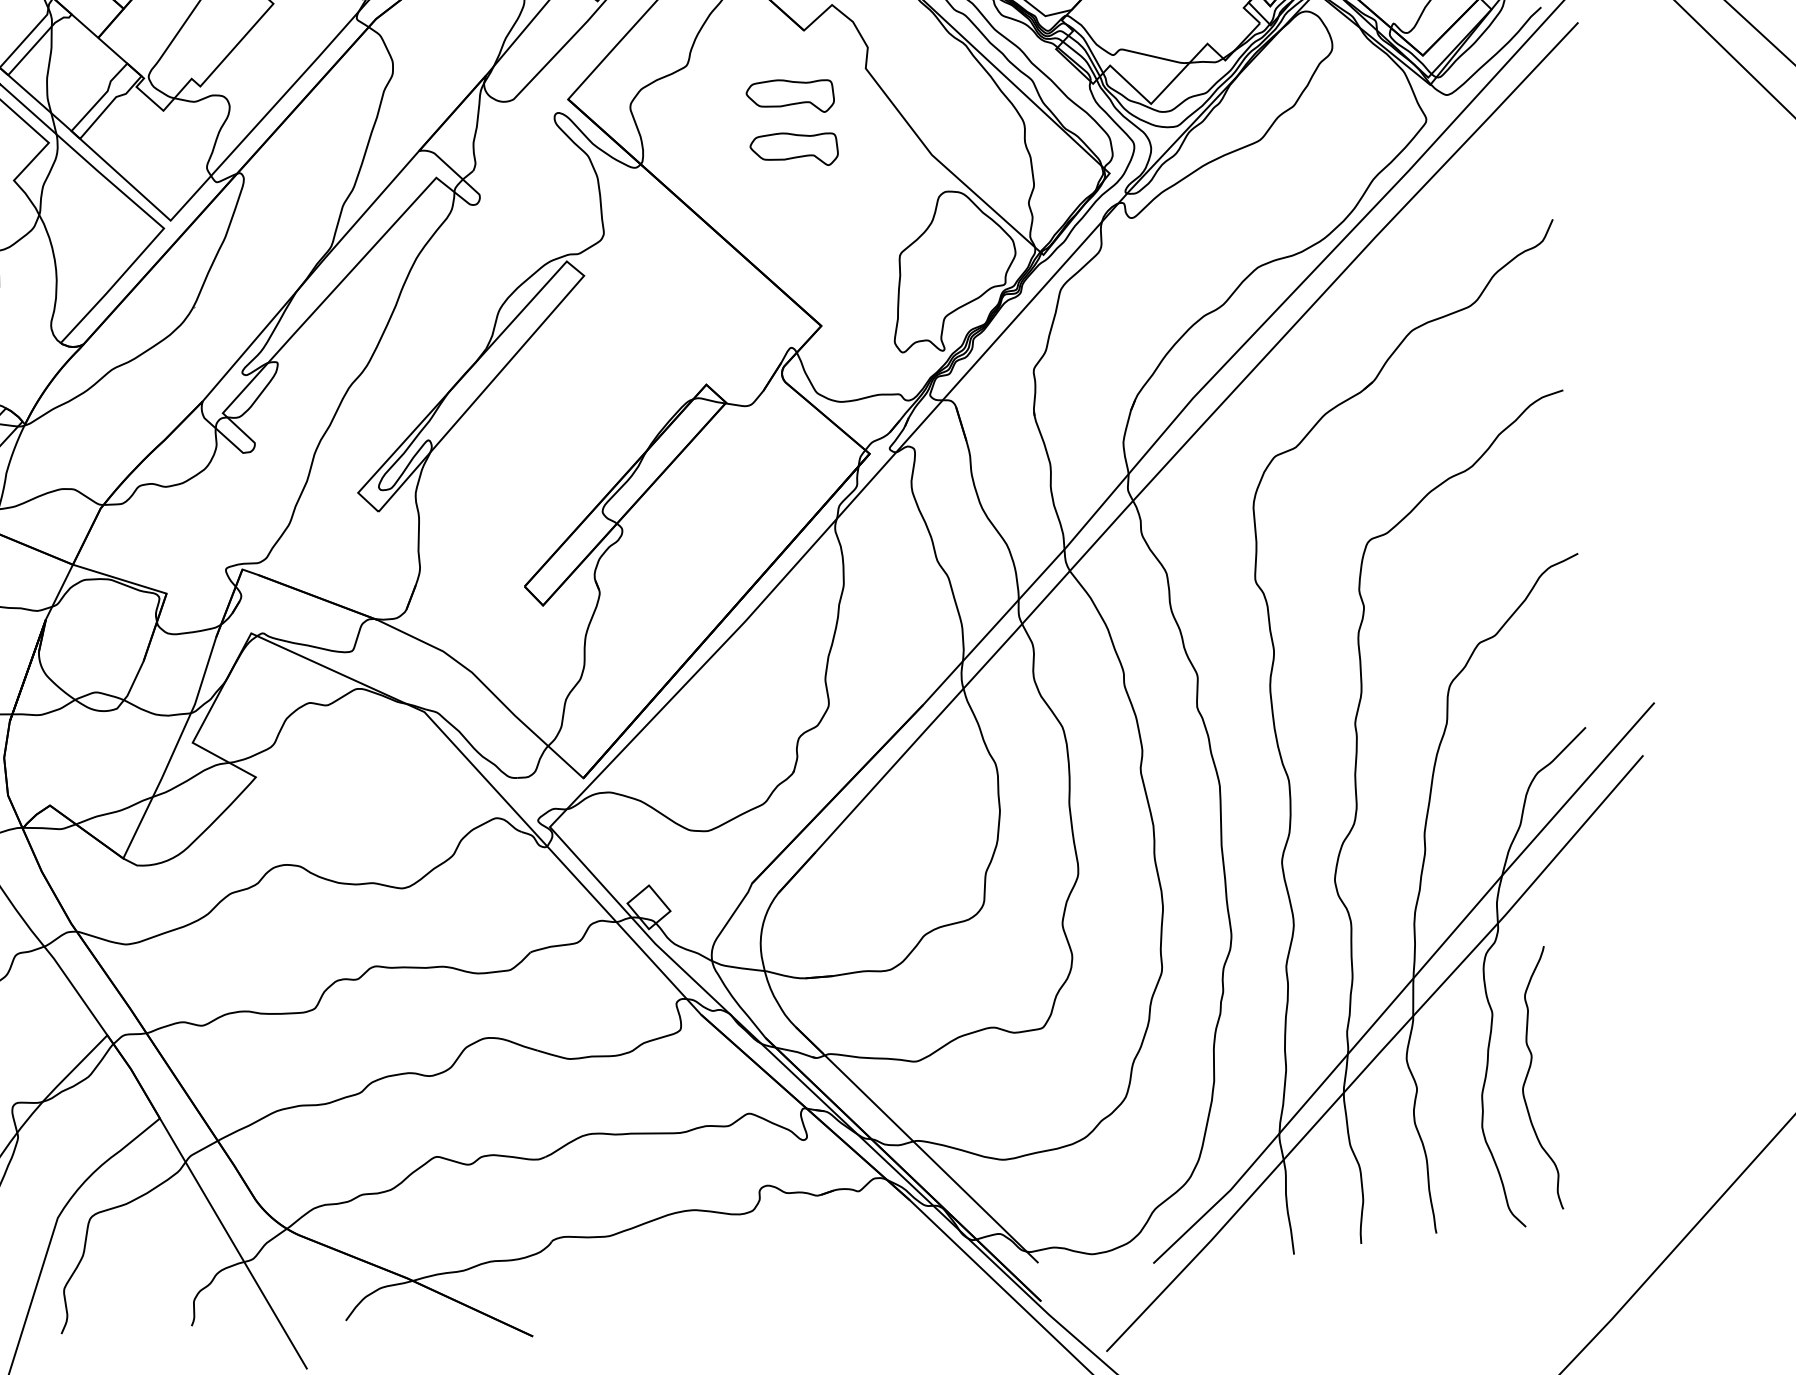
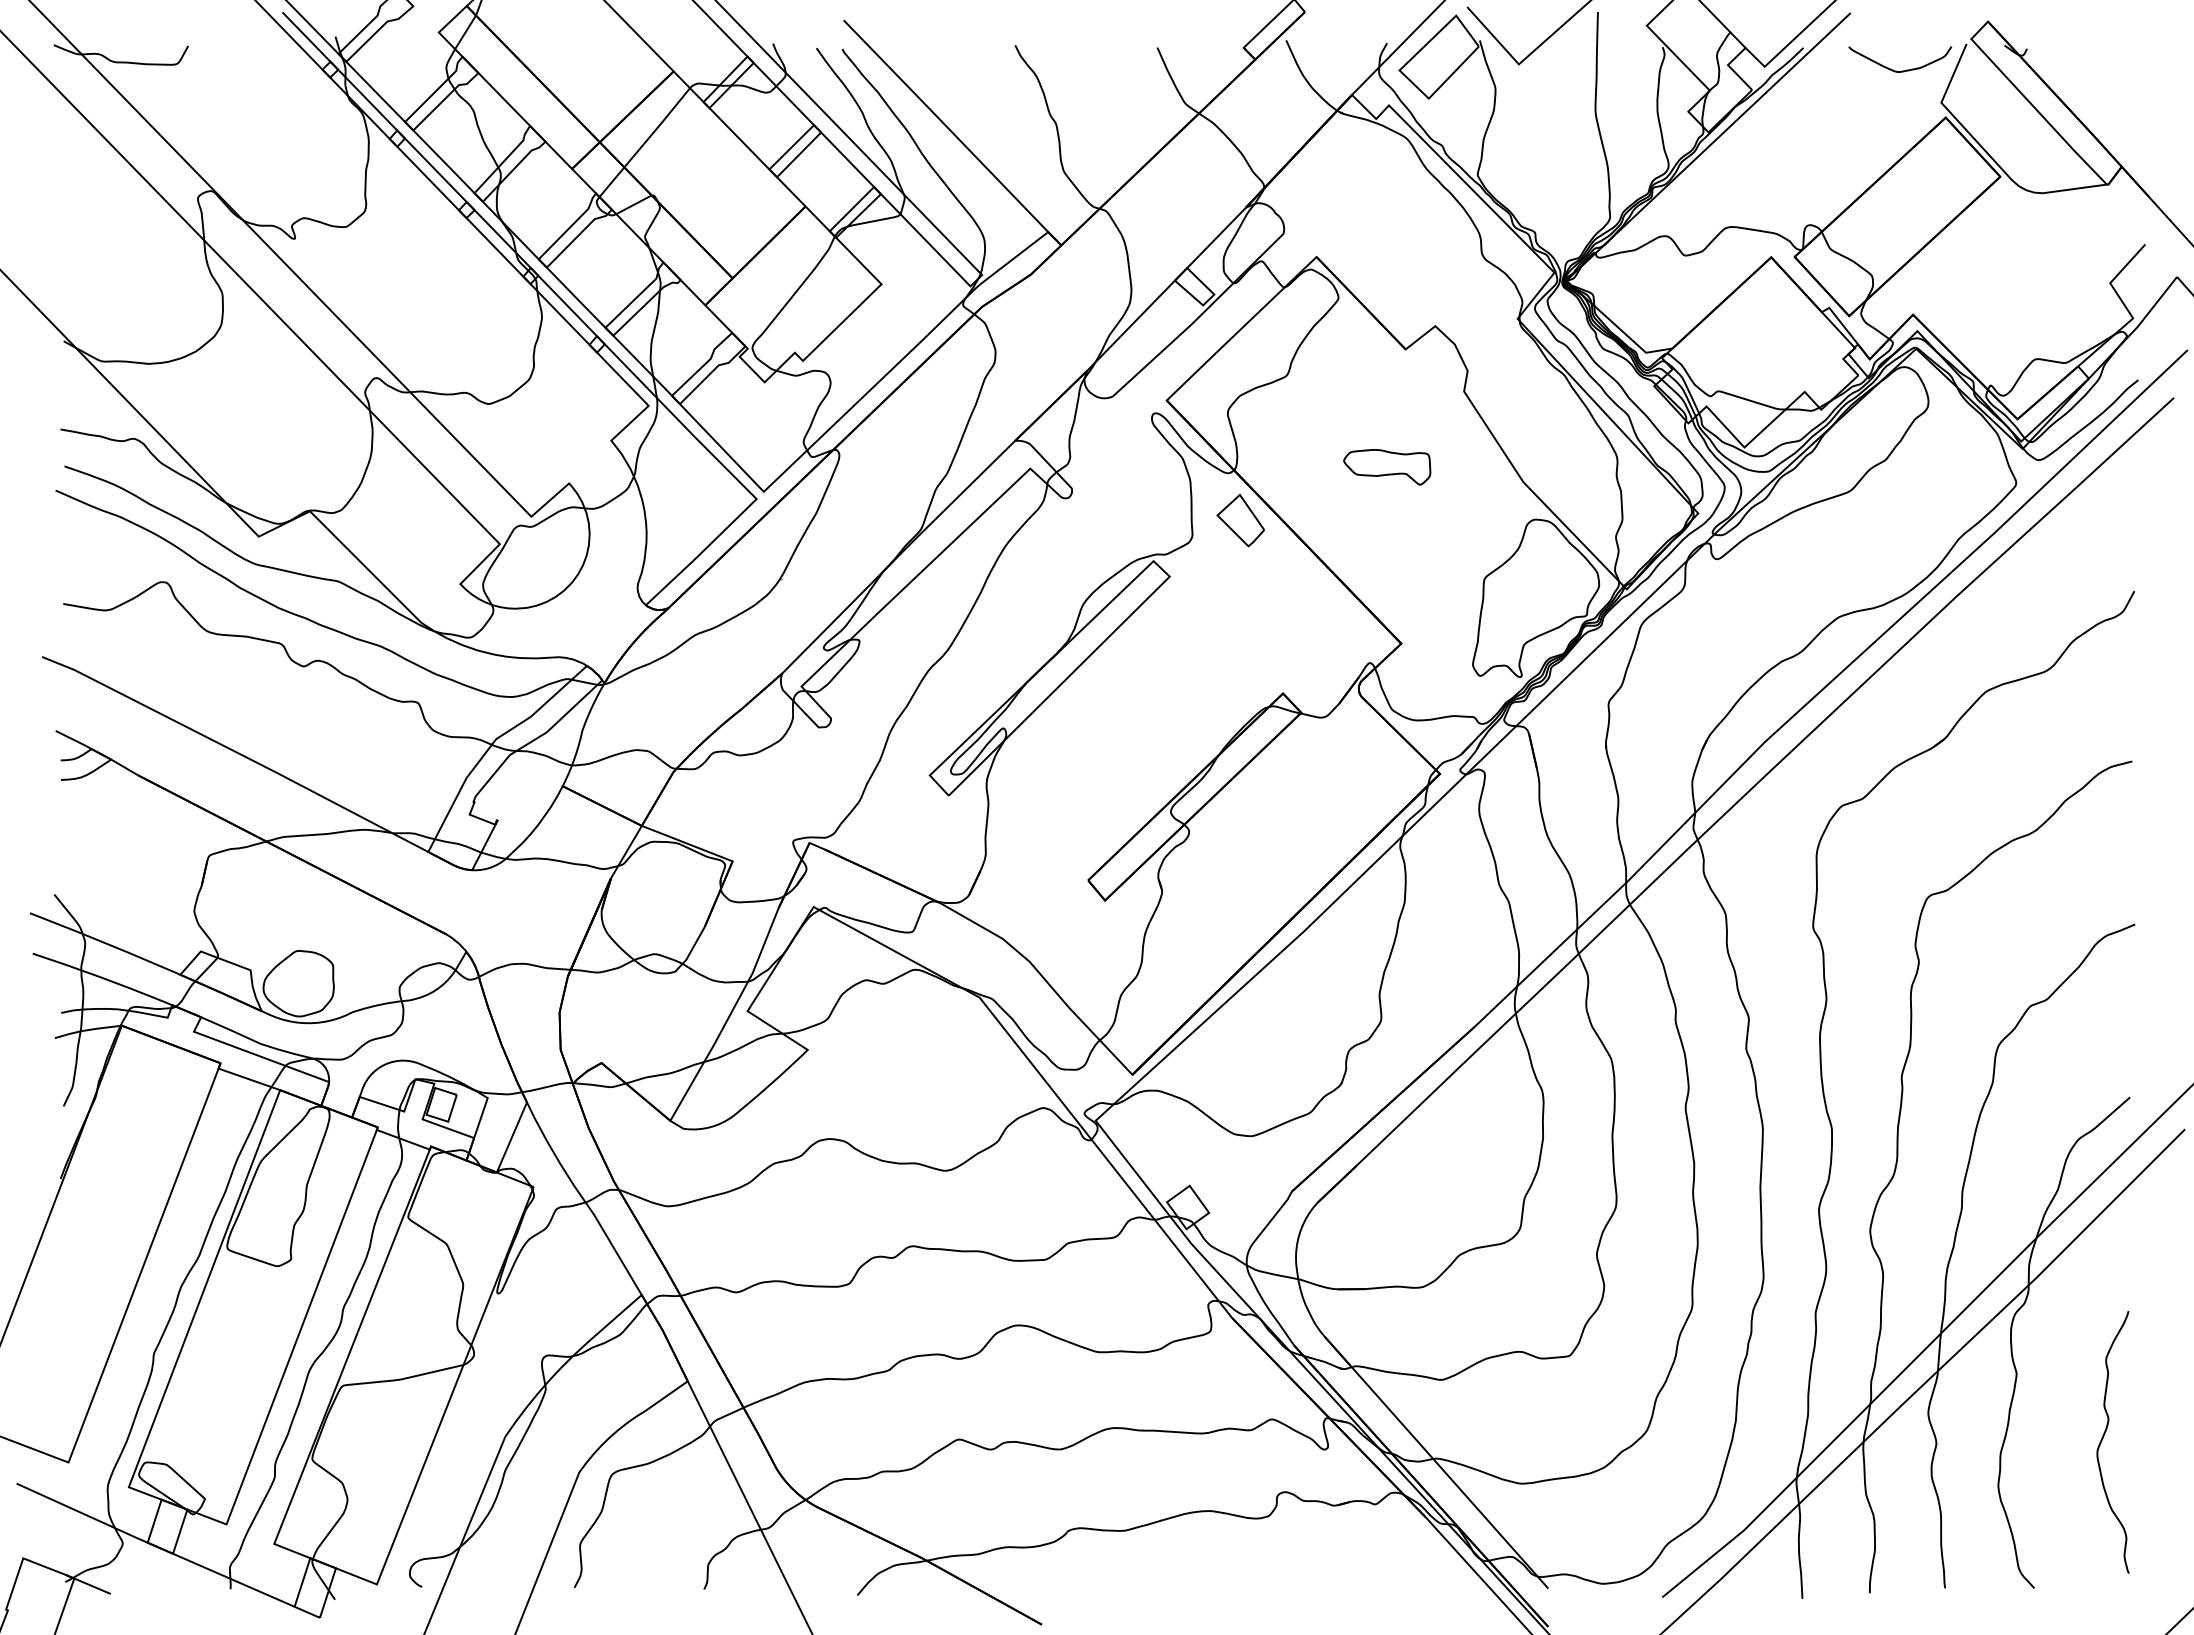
part: (790, 97) -> (1387, 414), removed
part: (650, 214) -> (1240, 520), added
curve: (1528, 1075) -> (2103, 1438), moved

